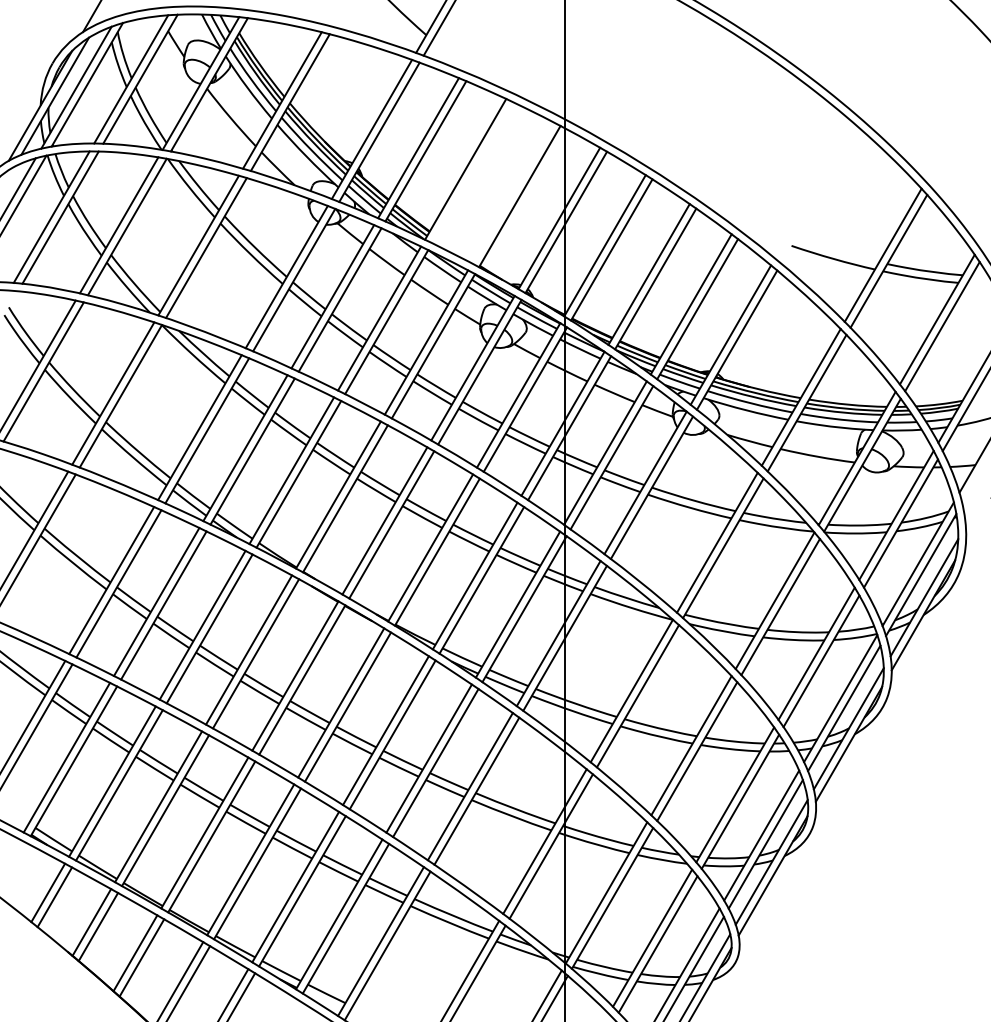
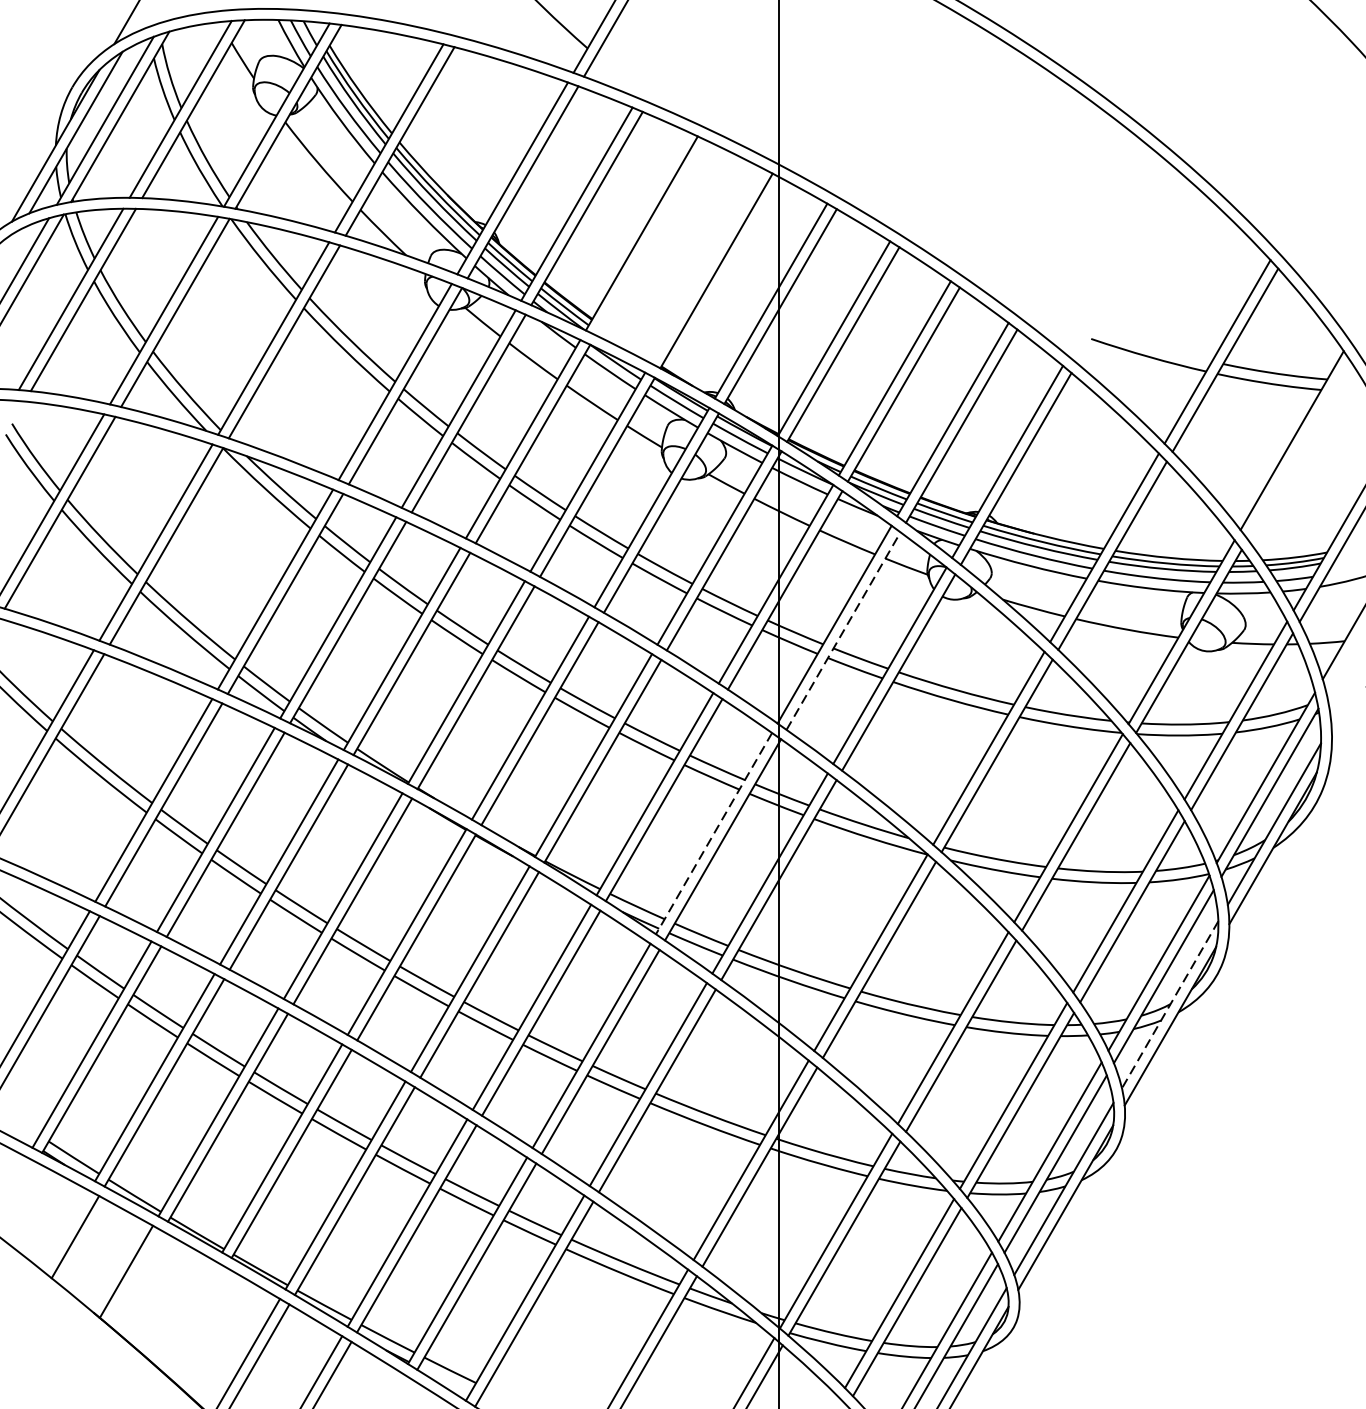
line: (942, 326) -> (1299, 450), removed
line: (611, 457) -> (842, 630), solid -> dashed
line: (517, 605) -> (713, 834), solid -> dashed
line: (848, 728) -> (1169, 1004), solid -> dashed
line: (48, 892) -> (66, 1230), removed
line: (98, 926) -> (135, 1277), removed
line: (135, 953) -> (186, 1314), removed
line: (141, 957) -> (194, 1320), removed

